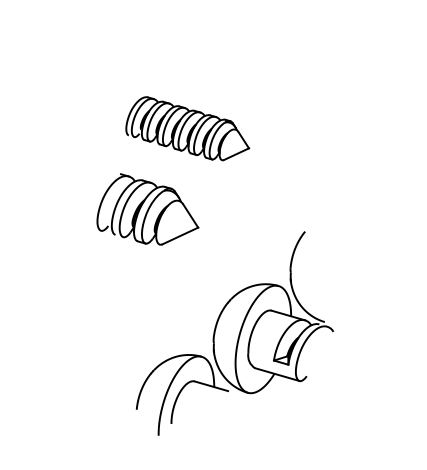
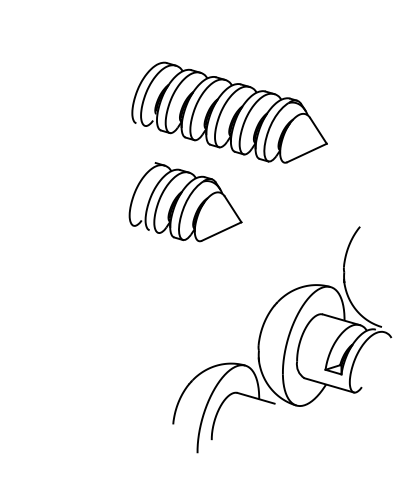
part: (187, 128) -> (229, 112), size x1.43

